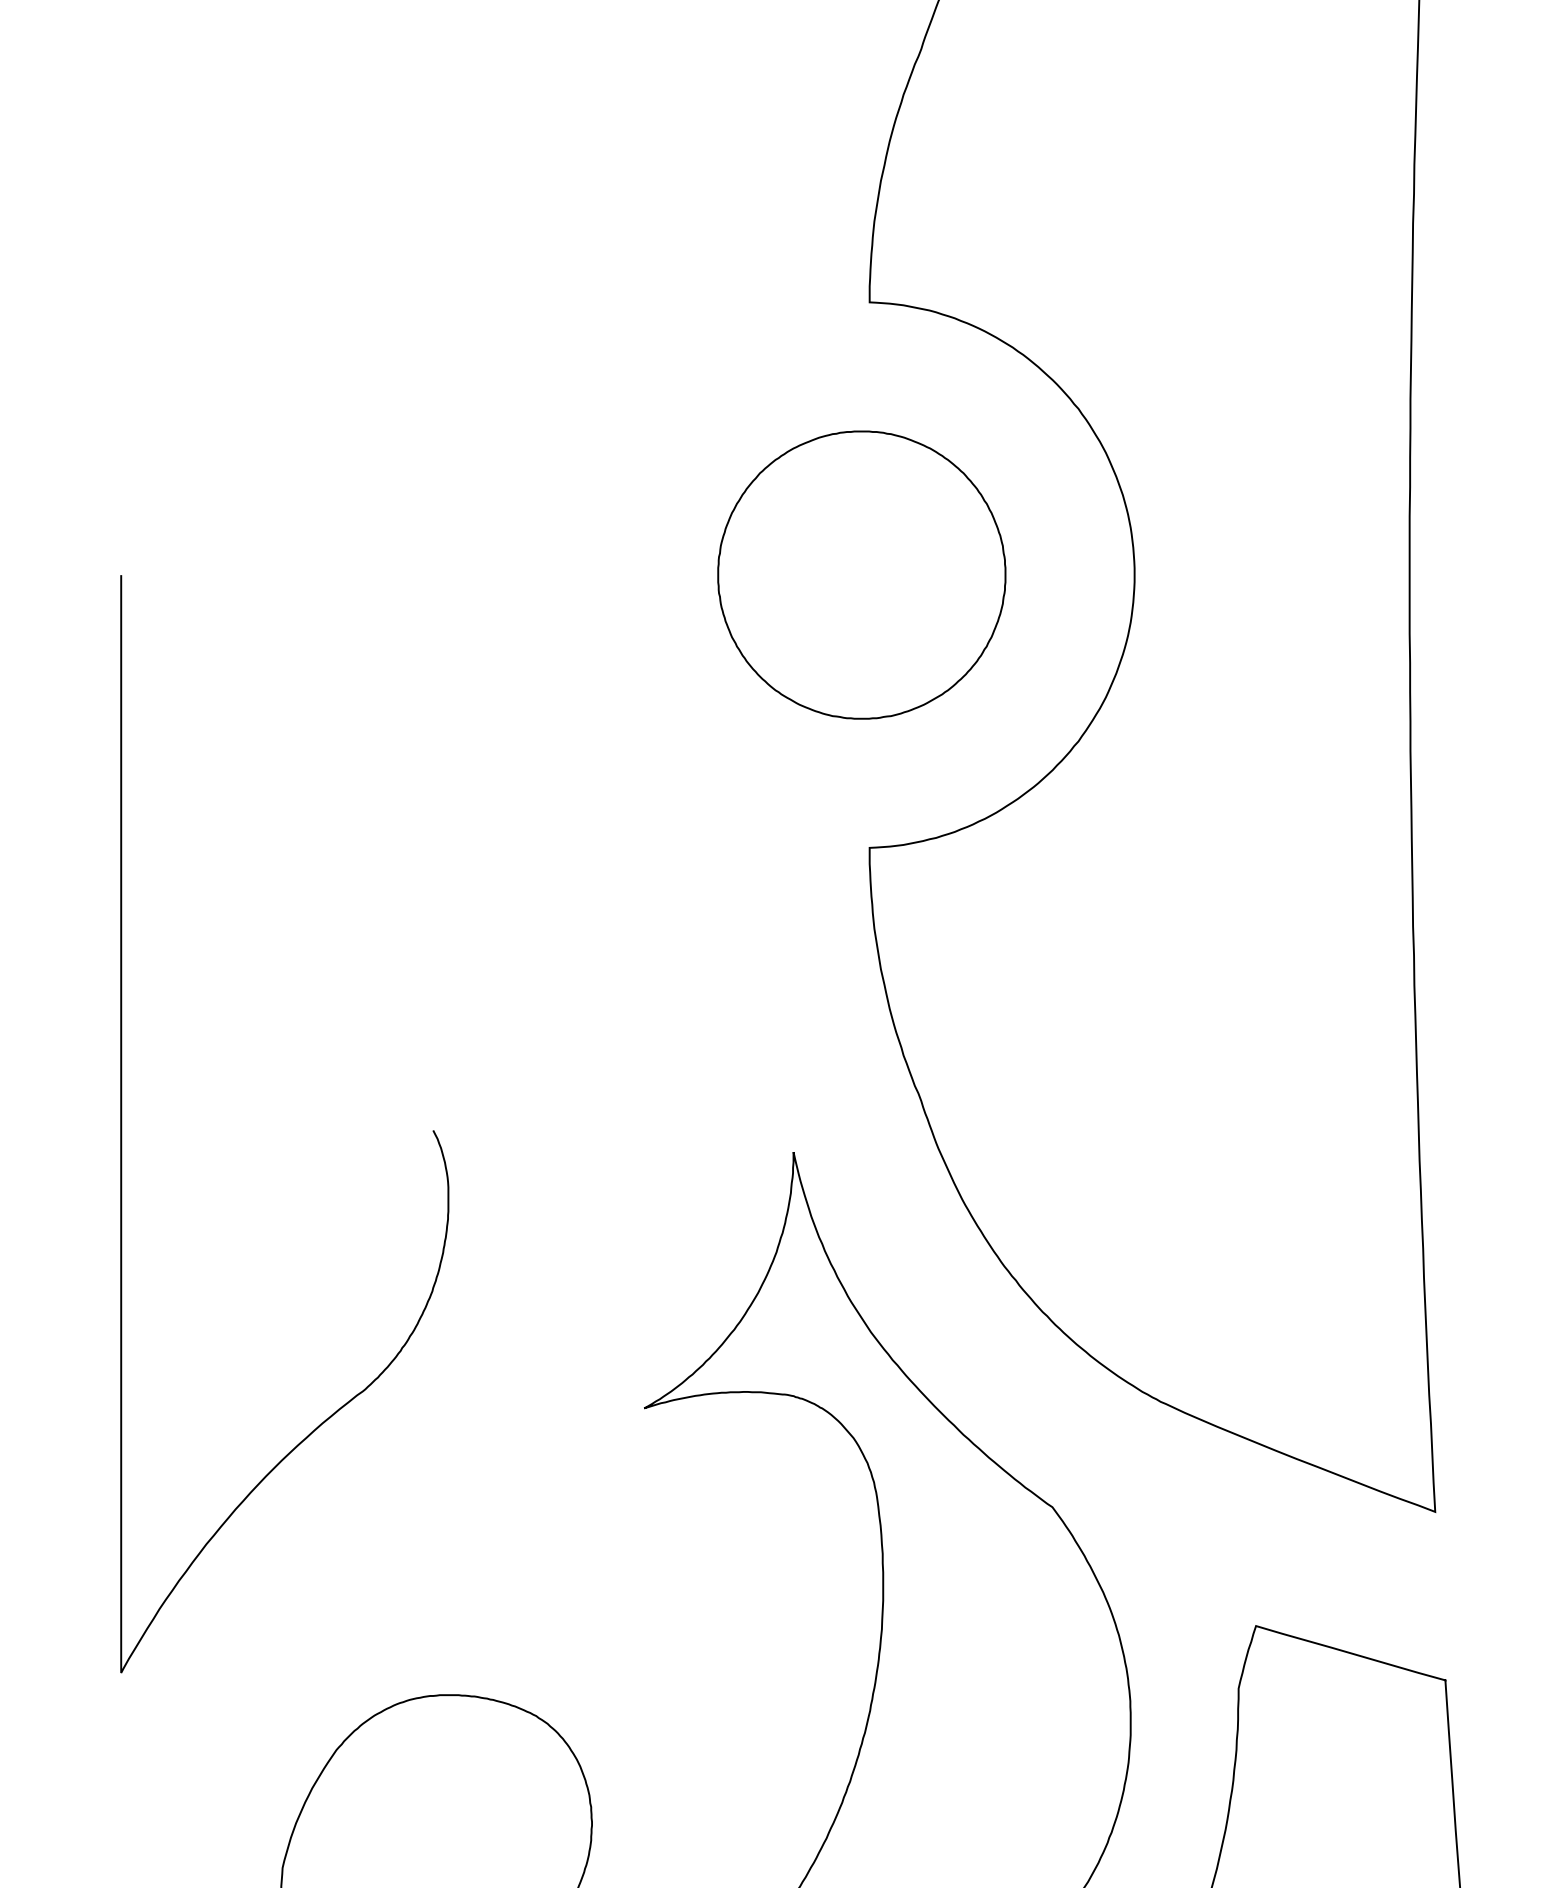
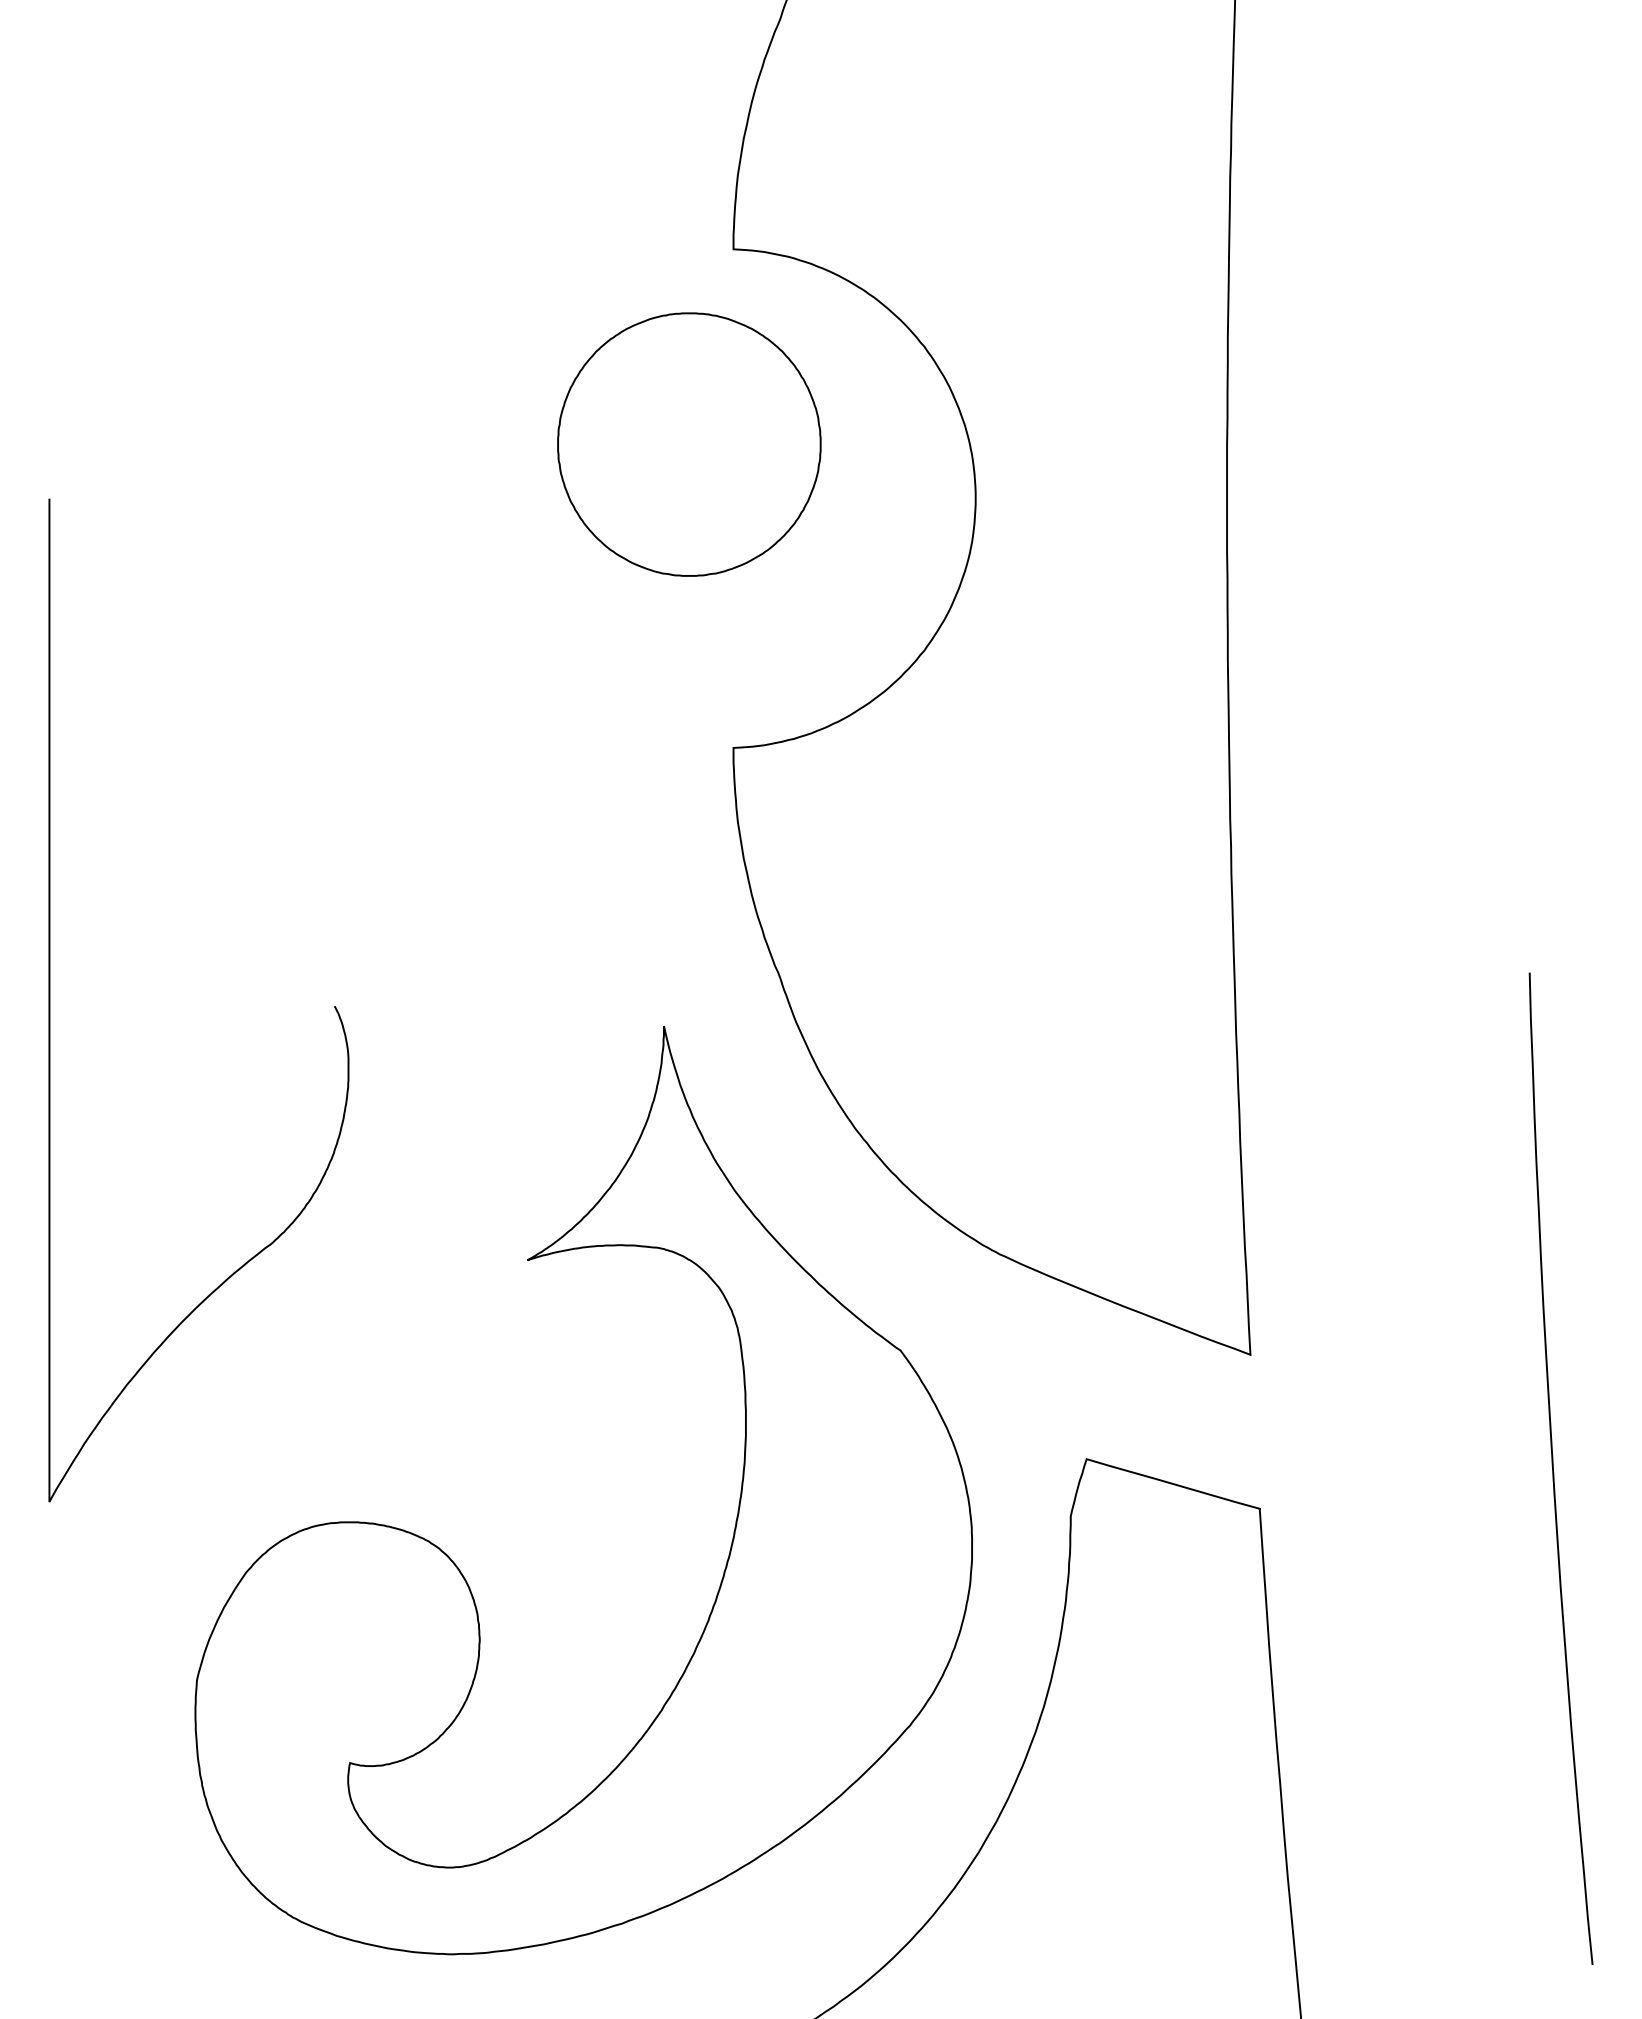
part: (861, 574) -> (689, 444), moved

